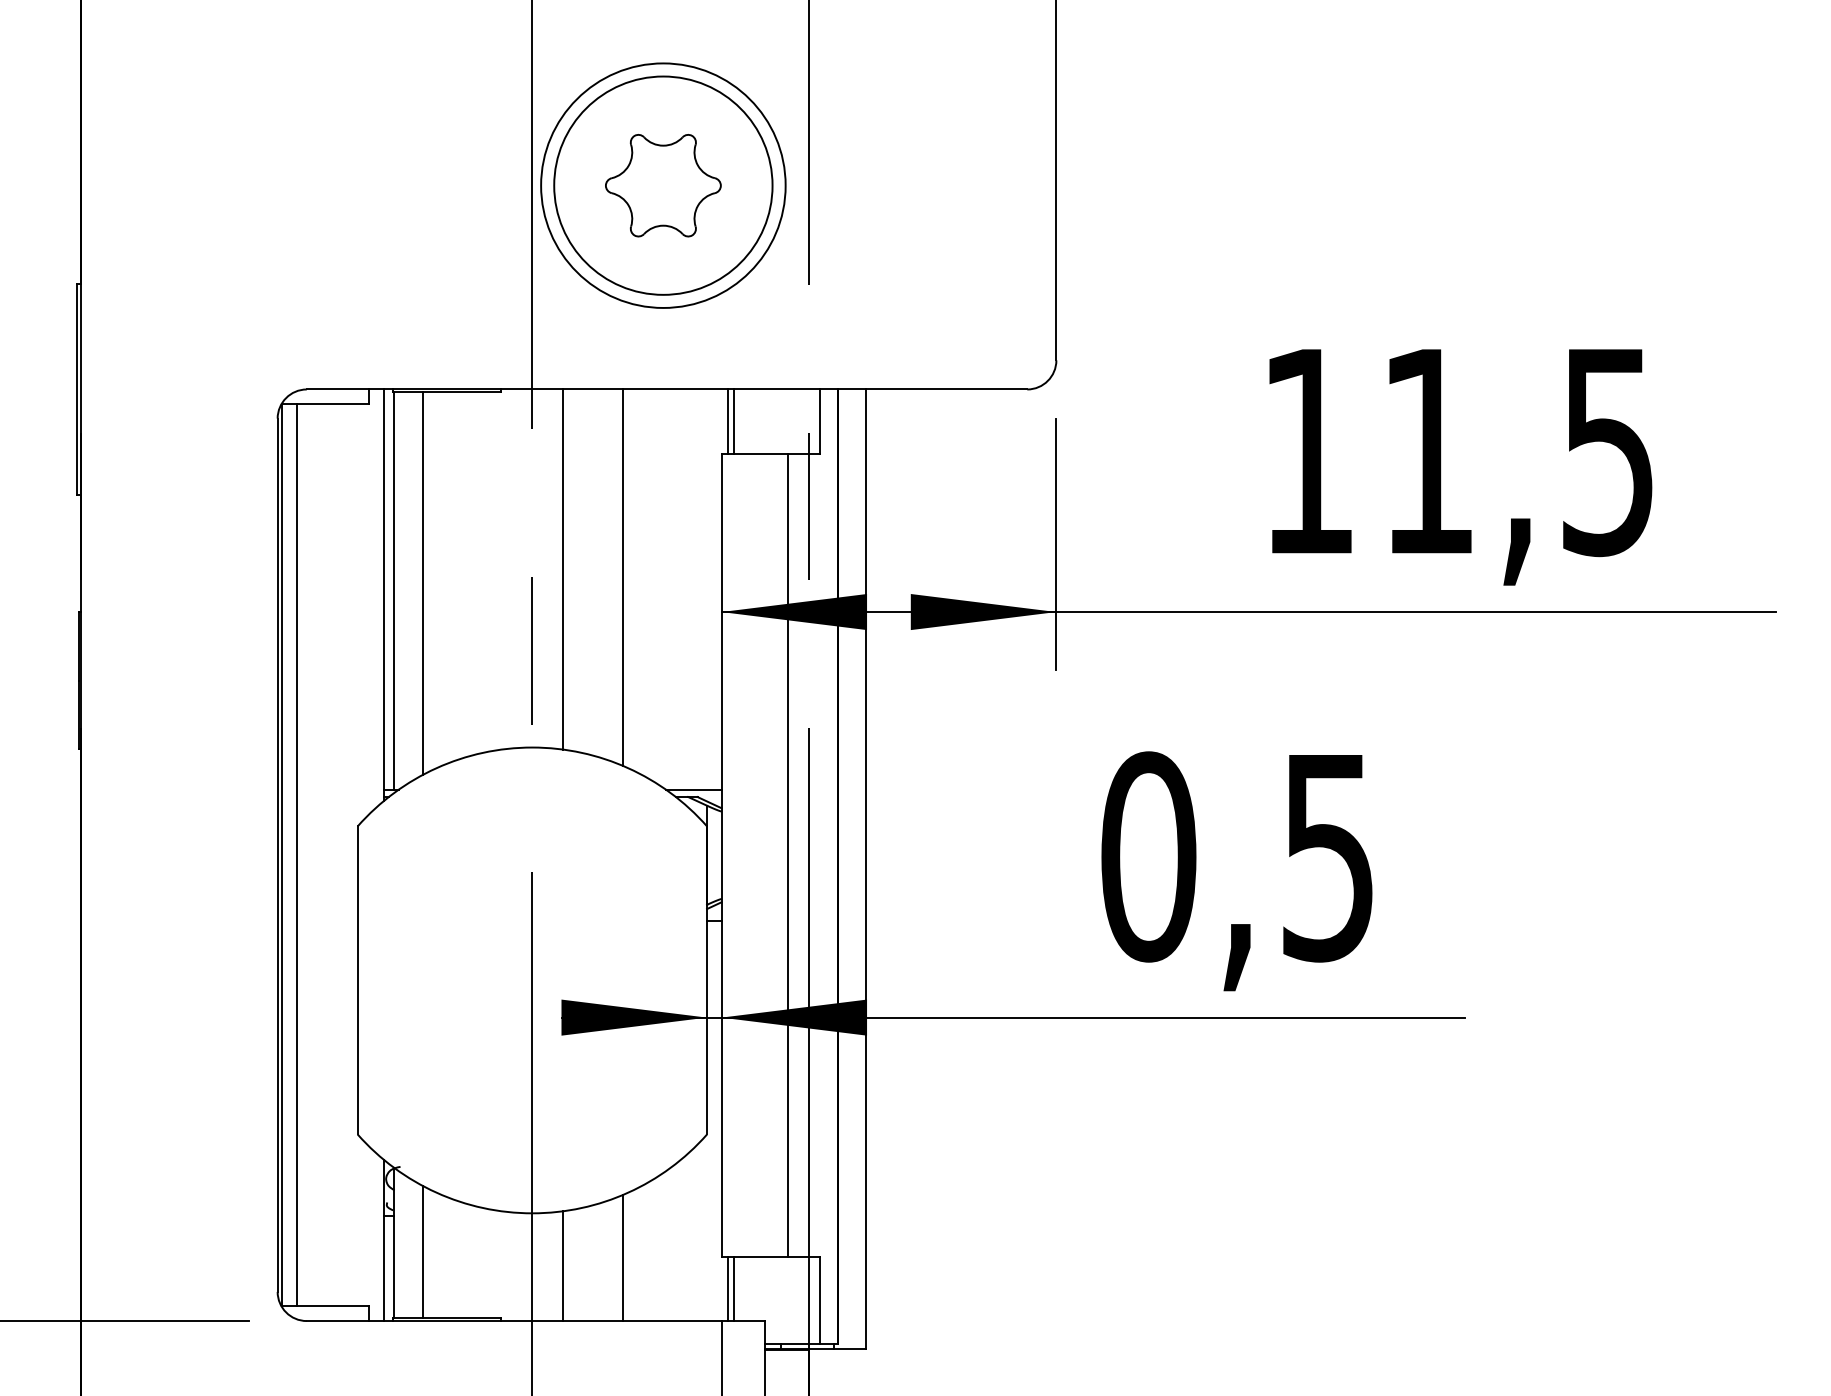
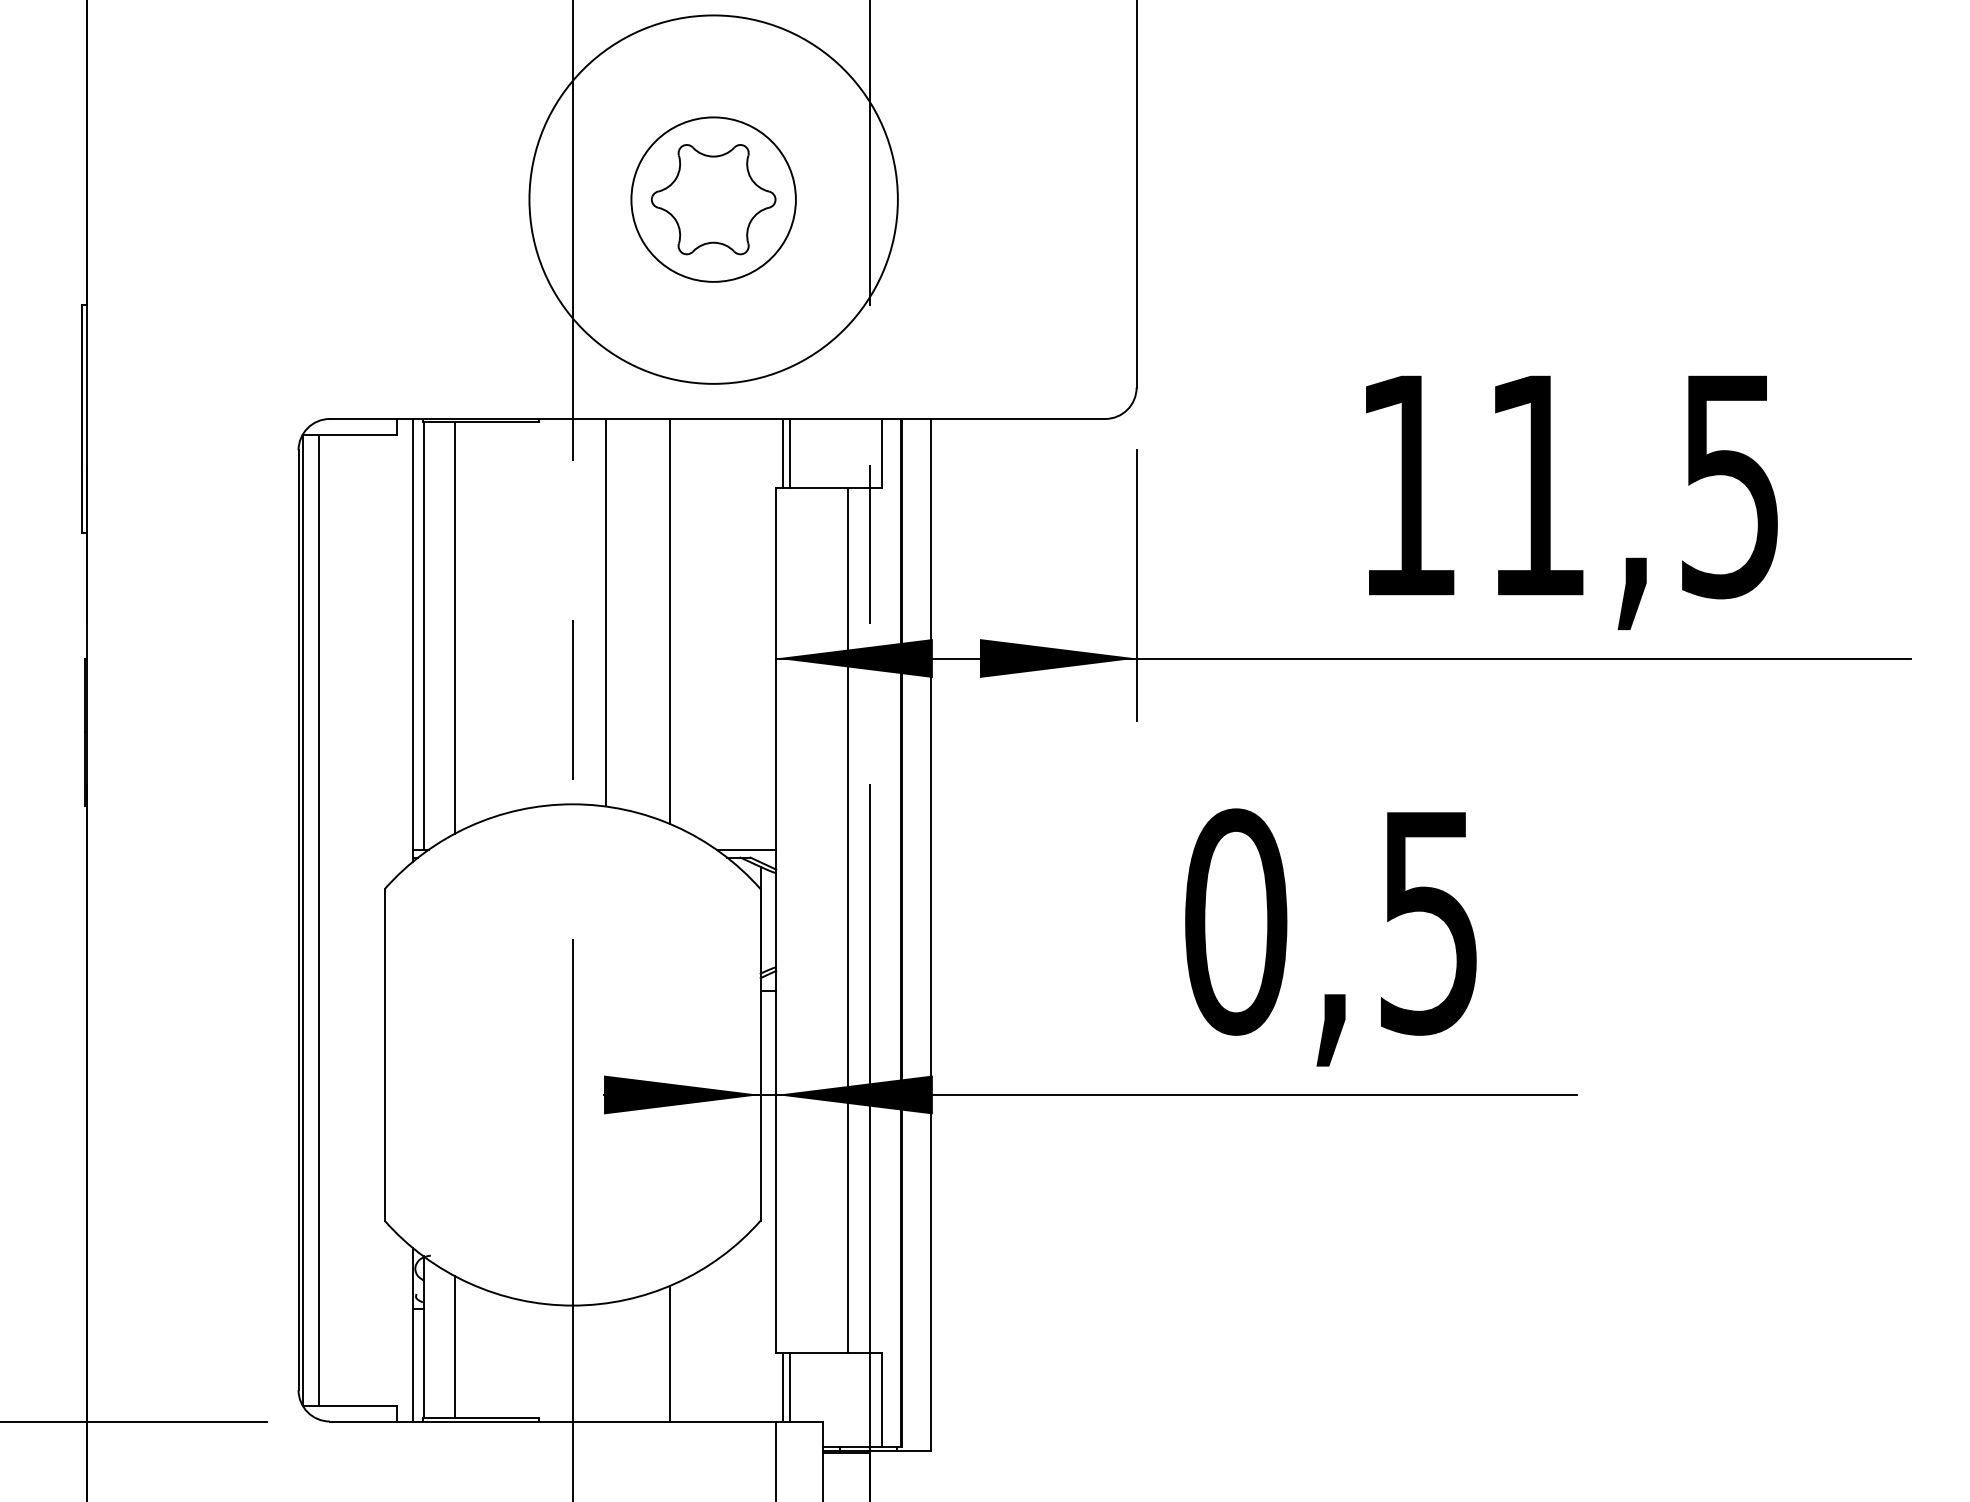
circle: (663, 185) -> (713, 199), size x0.7
circle: (663, 185) -> (713, 199), size x1.4
line: (562, 1266) -> (605, 1362), removed

